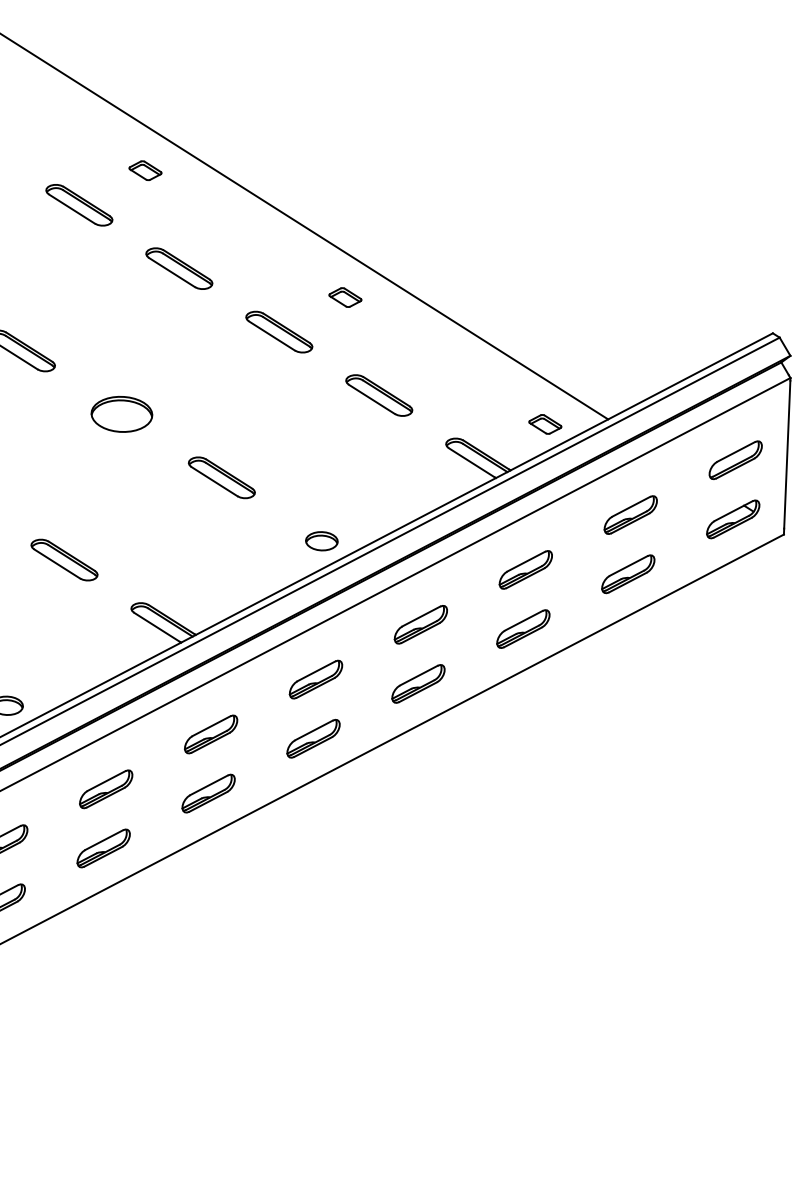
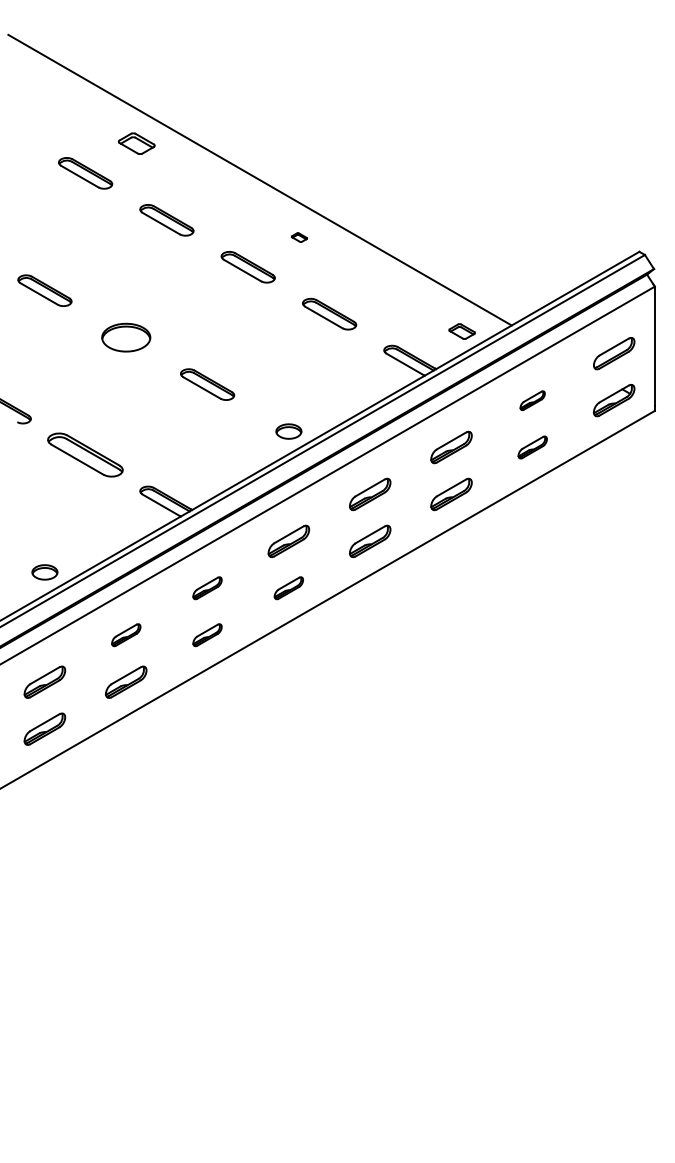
part: (145, 170) -> (136, 143), size x1.4
part: (345, 297) -> (299, 237), size x0.6
part: (630, 514) -> (532, 400), size x0.6
part: (64, 559) -> (85, 454), size x1.4
part: (627, 574) -> (532, 447), size x0.7
part: (211, 733) -> (207, 587), size x0.7
part: (313, 737) -> (288, 587), size x0.7
part: (106, 788) -> (126, 634), size x0.7
part: (208, 792) -> (207, 634), size x0.7

